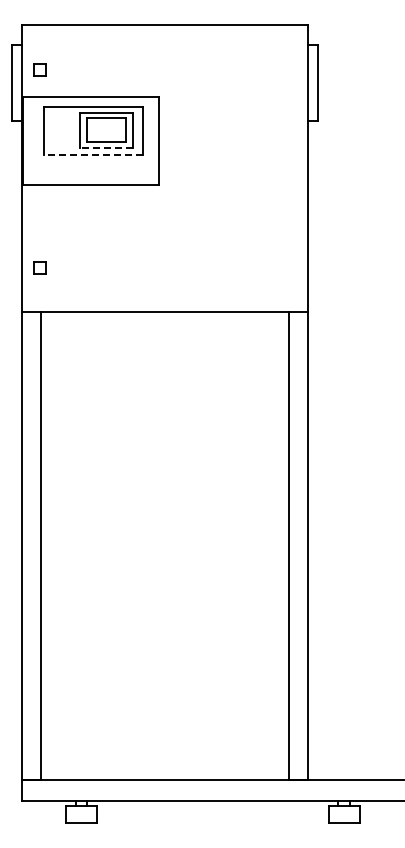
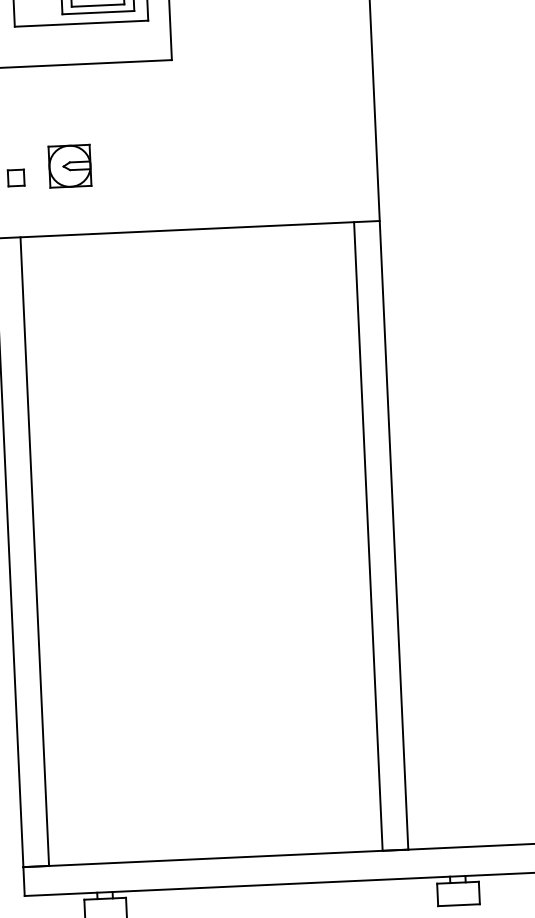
line: (106, 147) -> (98, 12), dashed -> solid
line: (93, 155) -> (81, 24), dashed -> solid
part: (80, 260) -> (70, 165), added

